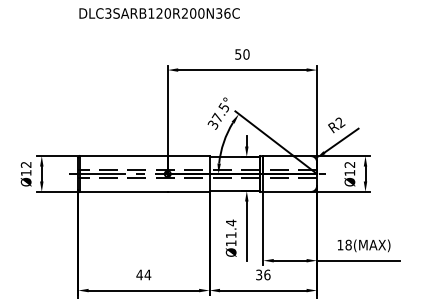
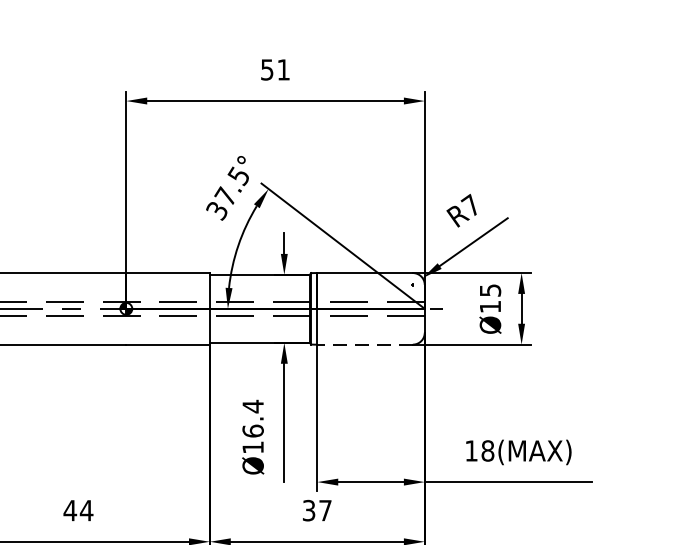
text: (246, 54) -> (283, 69), 50 -> 51
text: (340, 122) -> (471, 205), R2 -> R7
text: (349, 164) -> (489, 289), Ø12 -> Ø15
line: (287, 191) -> (365, 343), solid -> dashed
text: (230, 235) -> (251, 431), Ø11.4 -> Ø16.4
text: (267, 274) -> (325, 509), 36 -> 37

